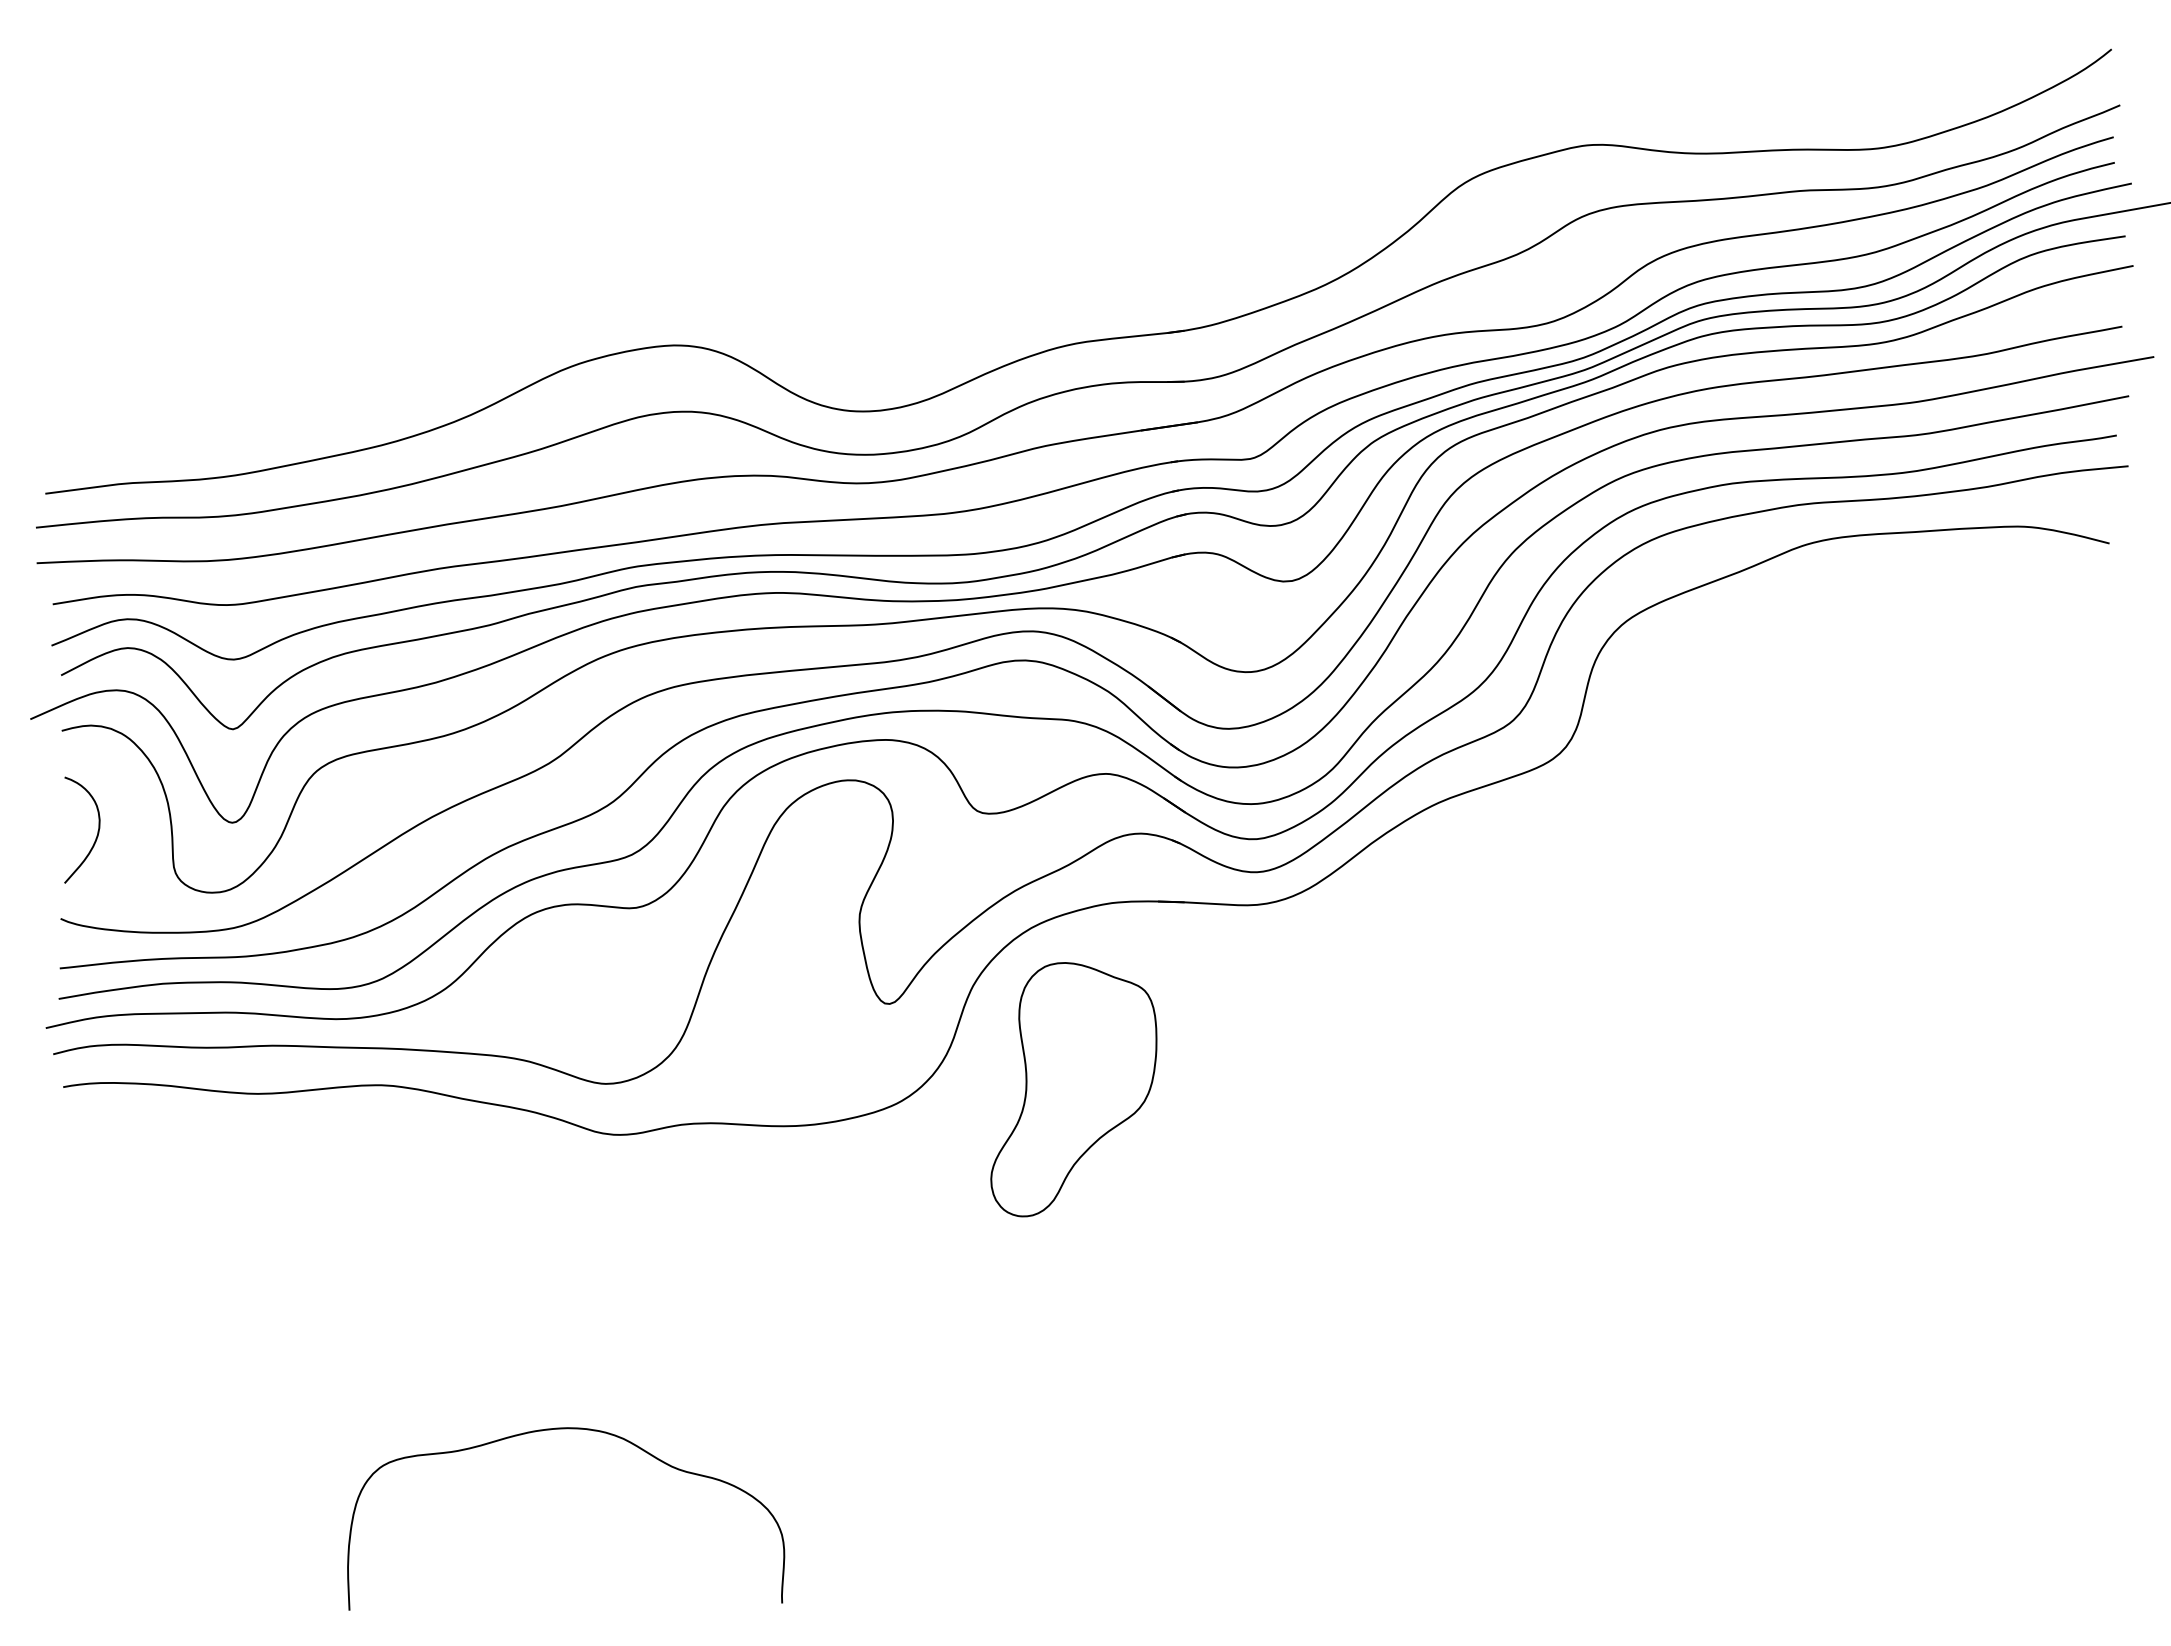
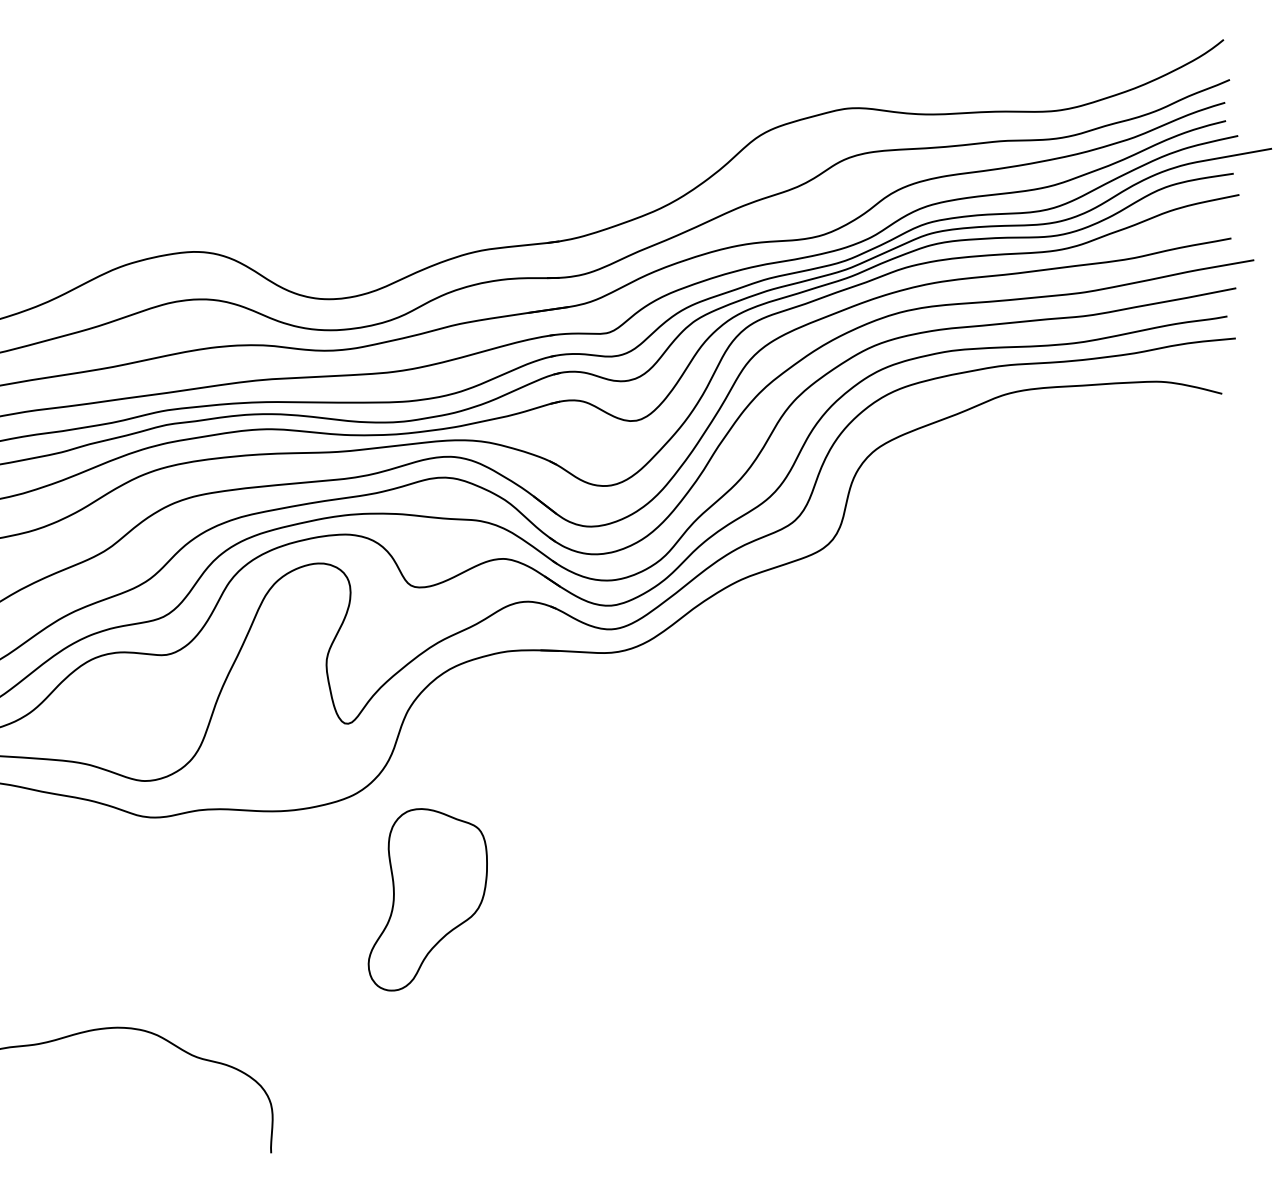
part: (1073, 1089) -> (427, 899), moved

